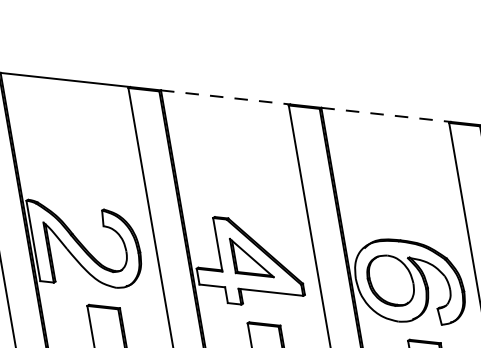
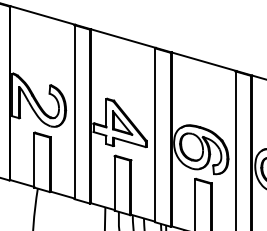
line: (225, 97) -> (123, 38), dashed -> solid
line: (386, 114) -> (204, 61), dashed -> solid

